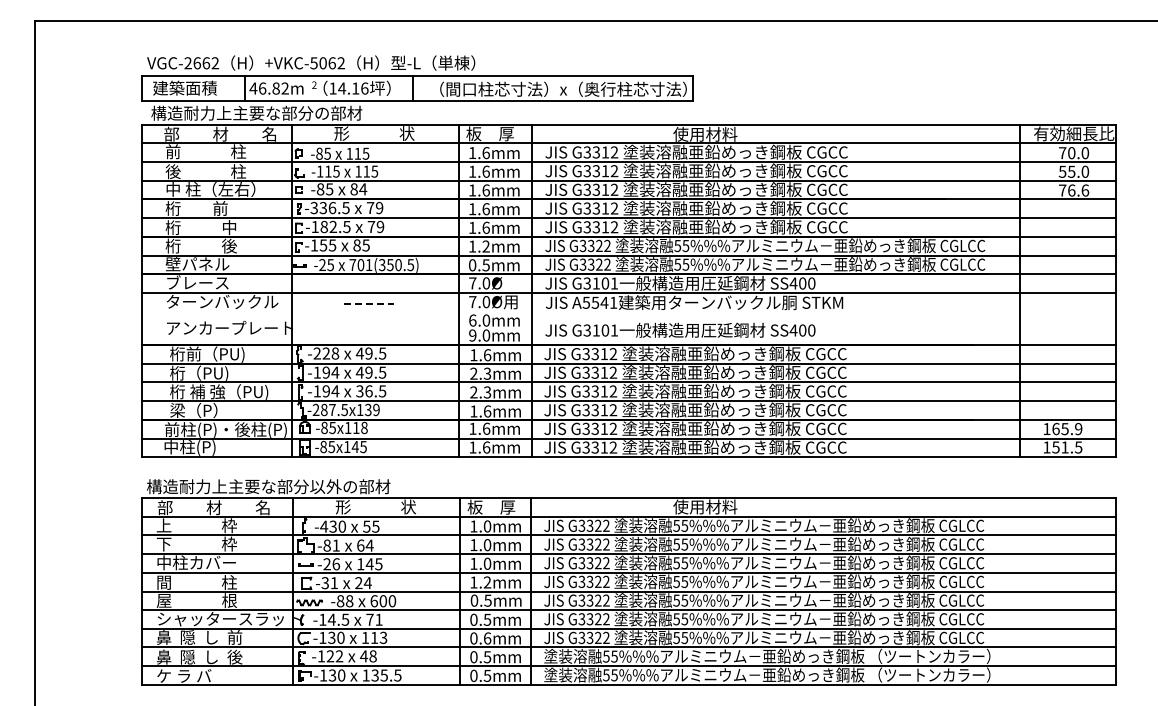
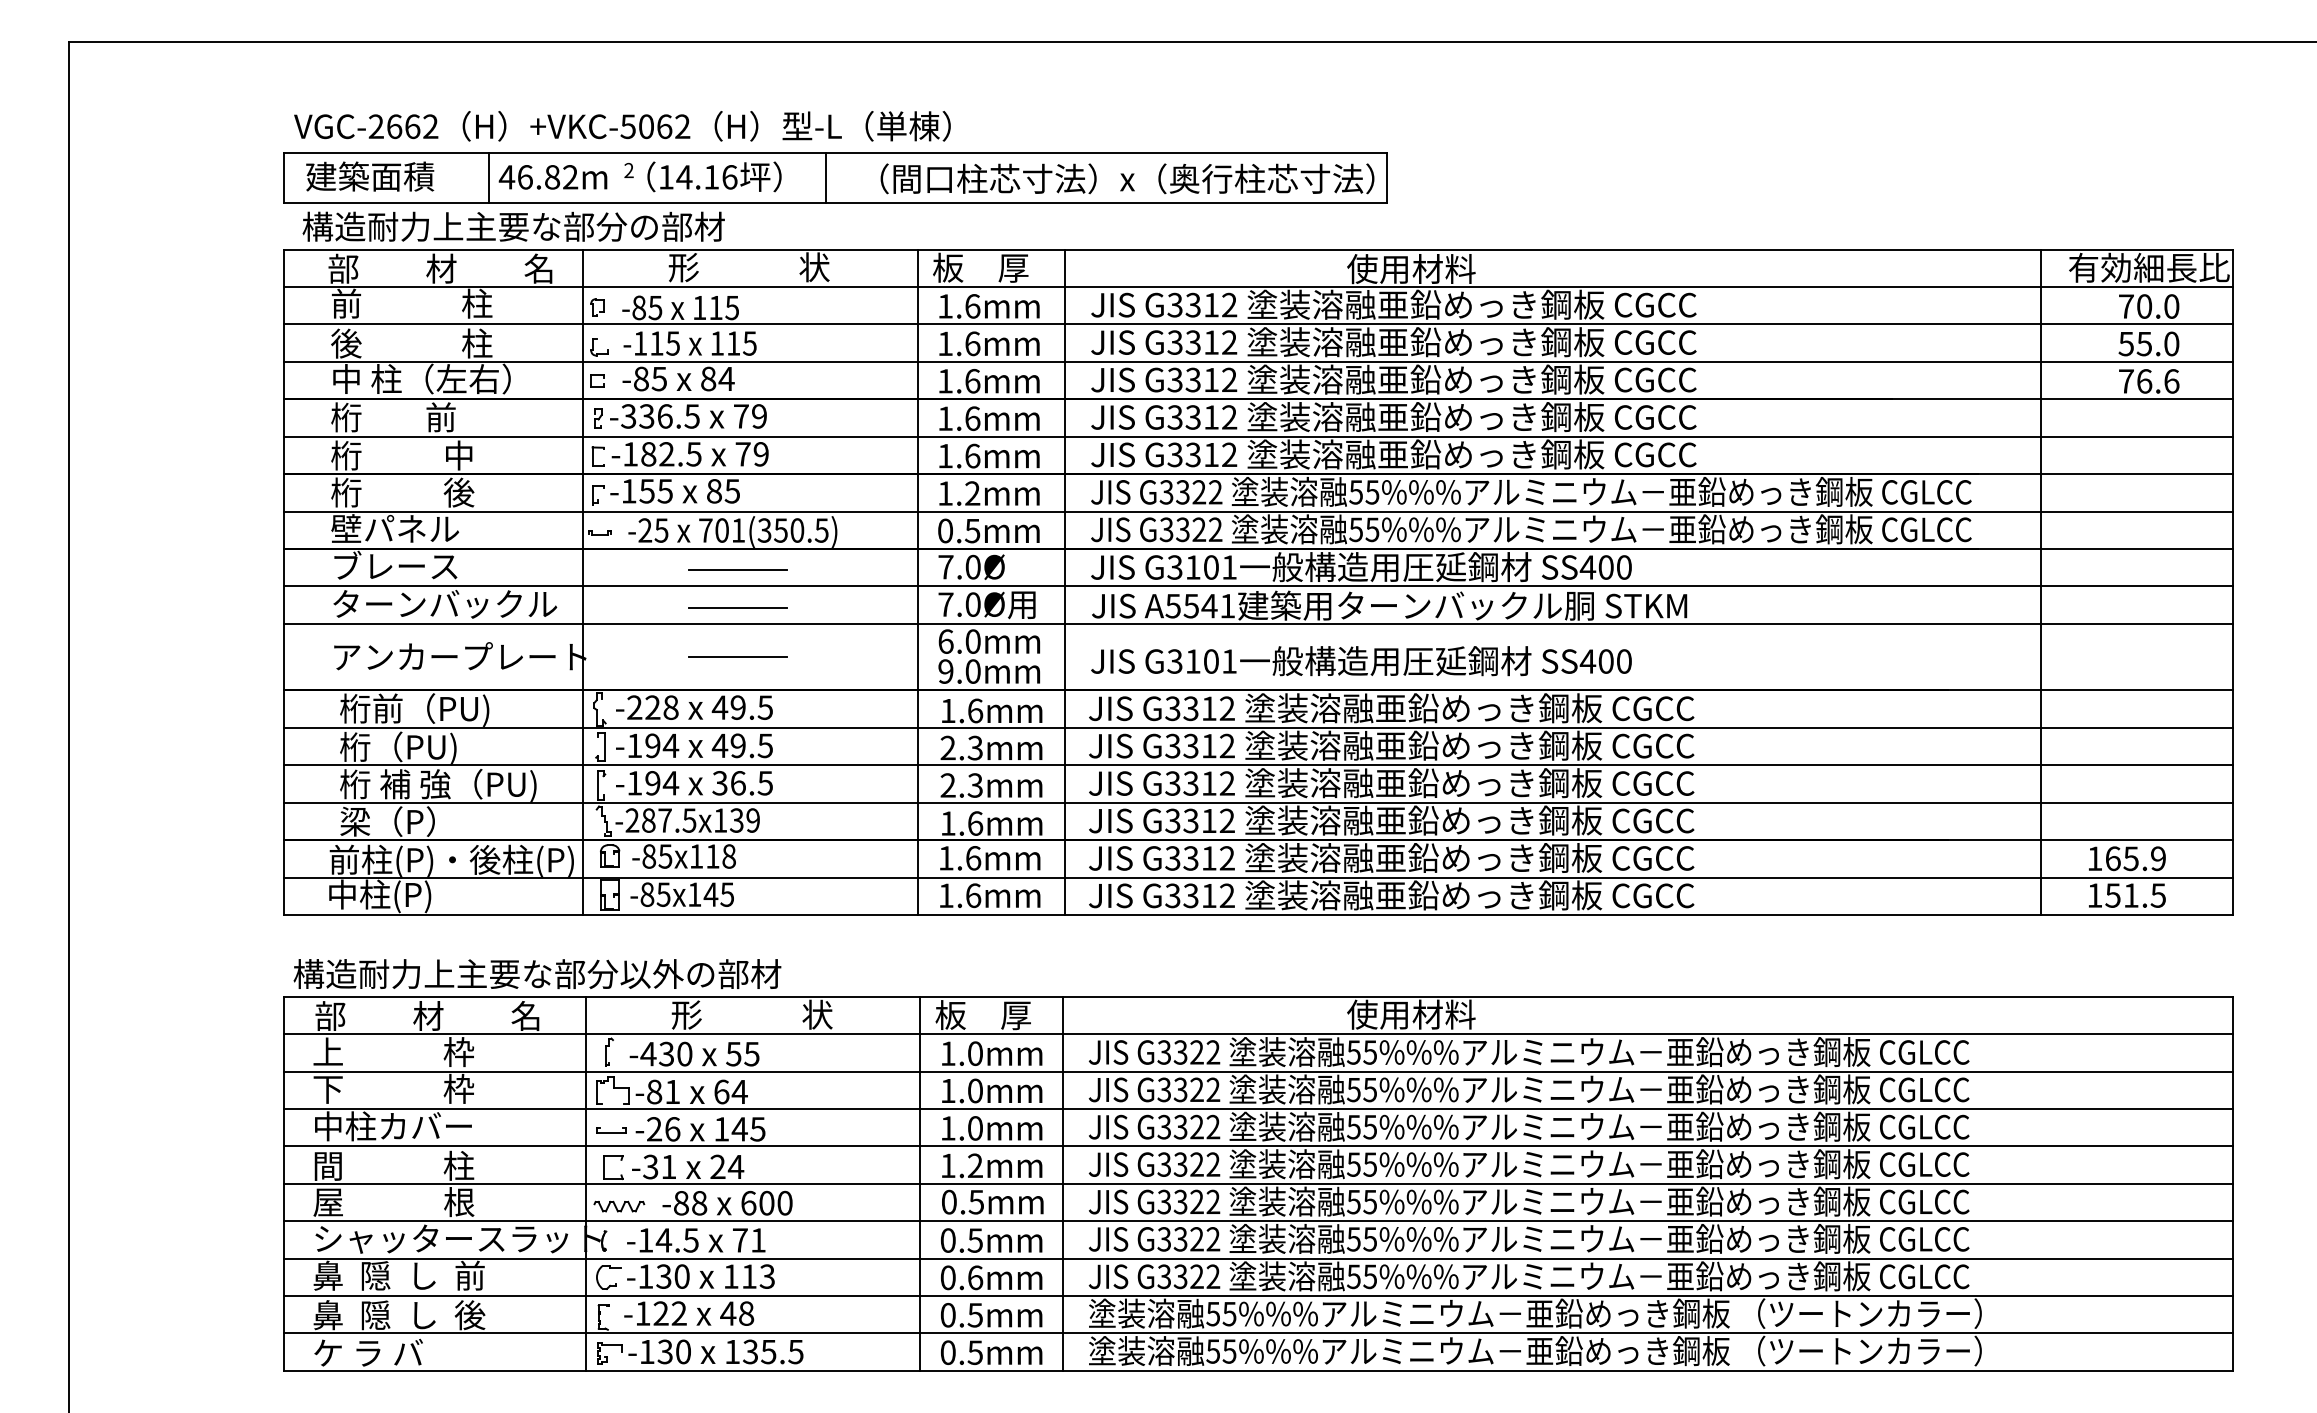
line: (368, 284) -> (737, 569), added
line: (369, 303) -> (739, 607), dashed -> solid
line: (628, 311) -> (1257, 623), added
line: (368, 327) -> (737, 655), added

